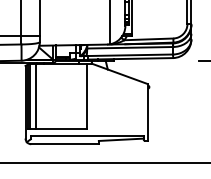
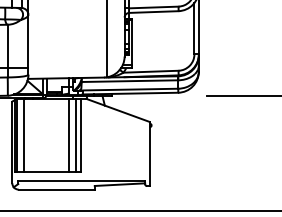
line: (76, 96) -> (69, 135), added
line: (82, 96) -> (76, 135), added

